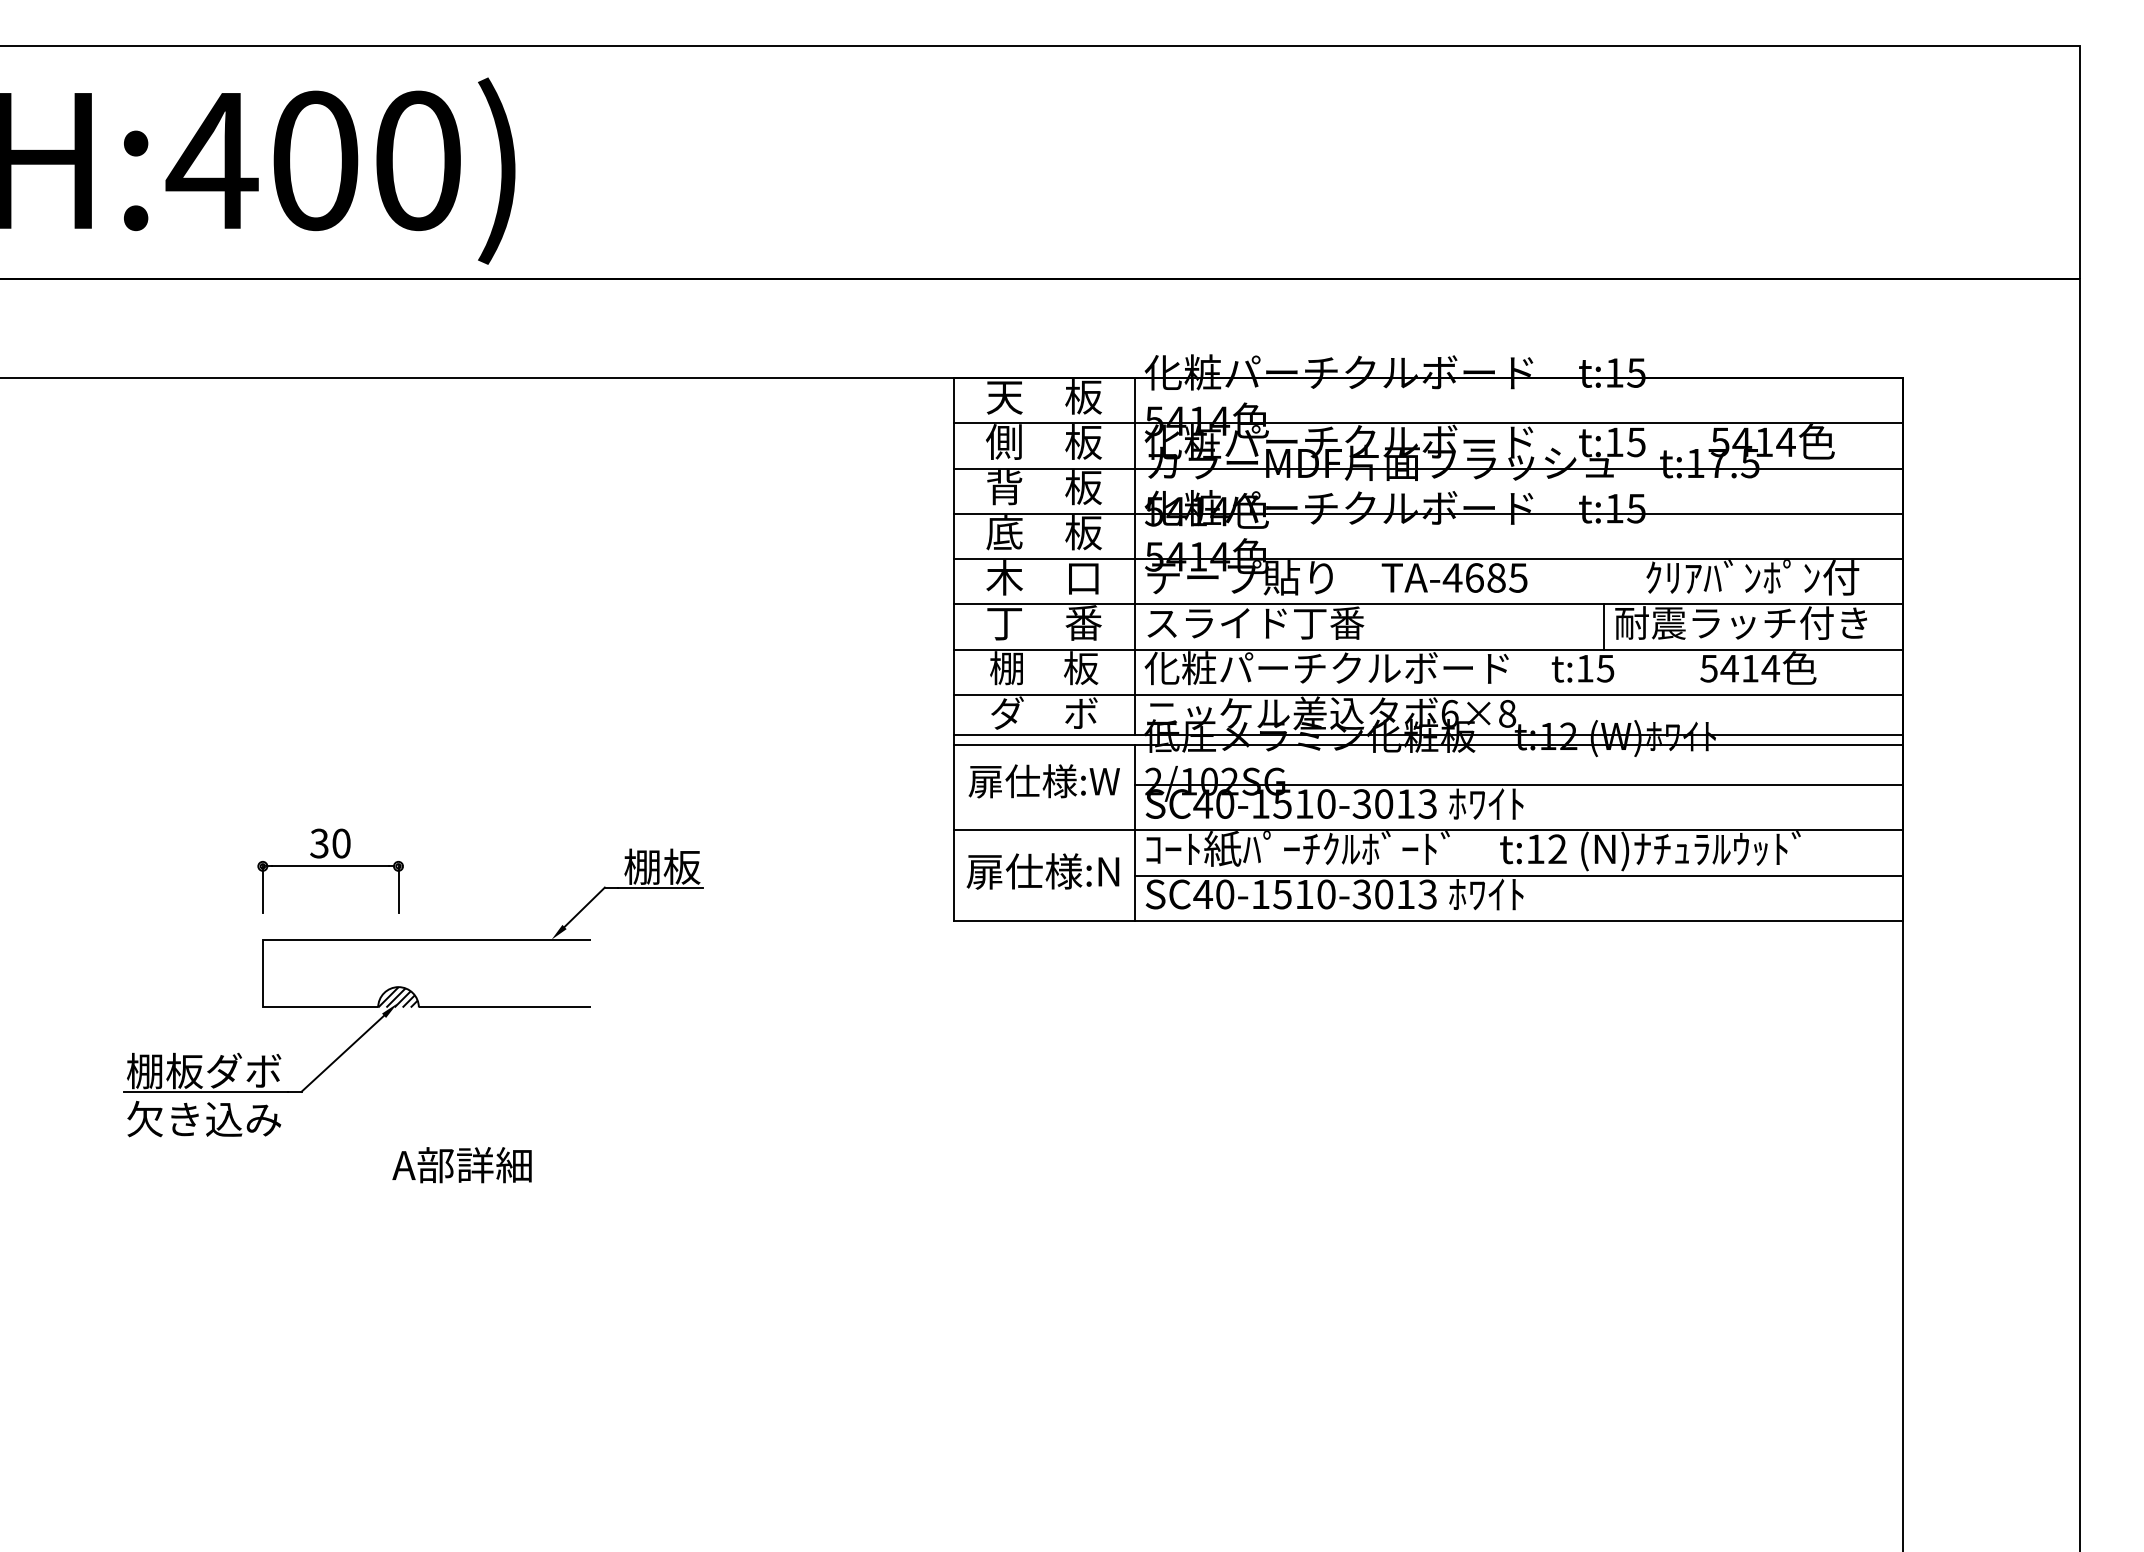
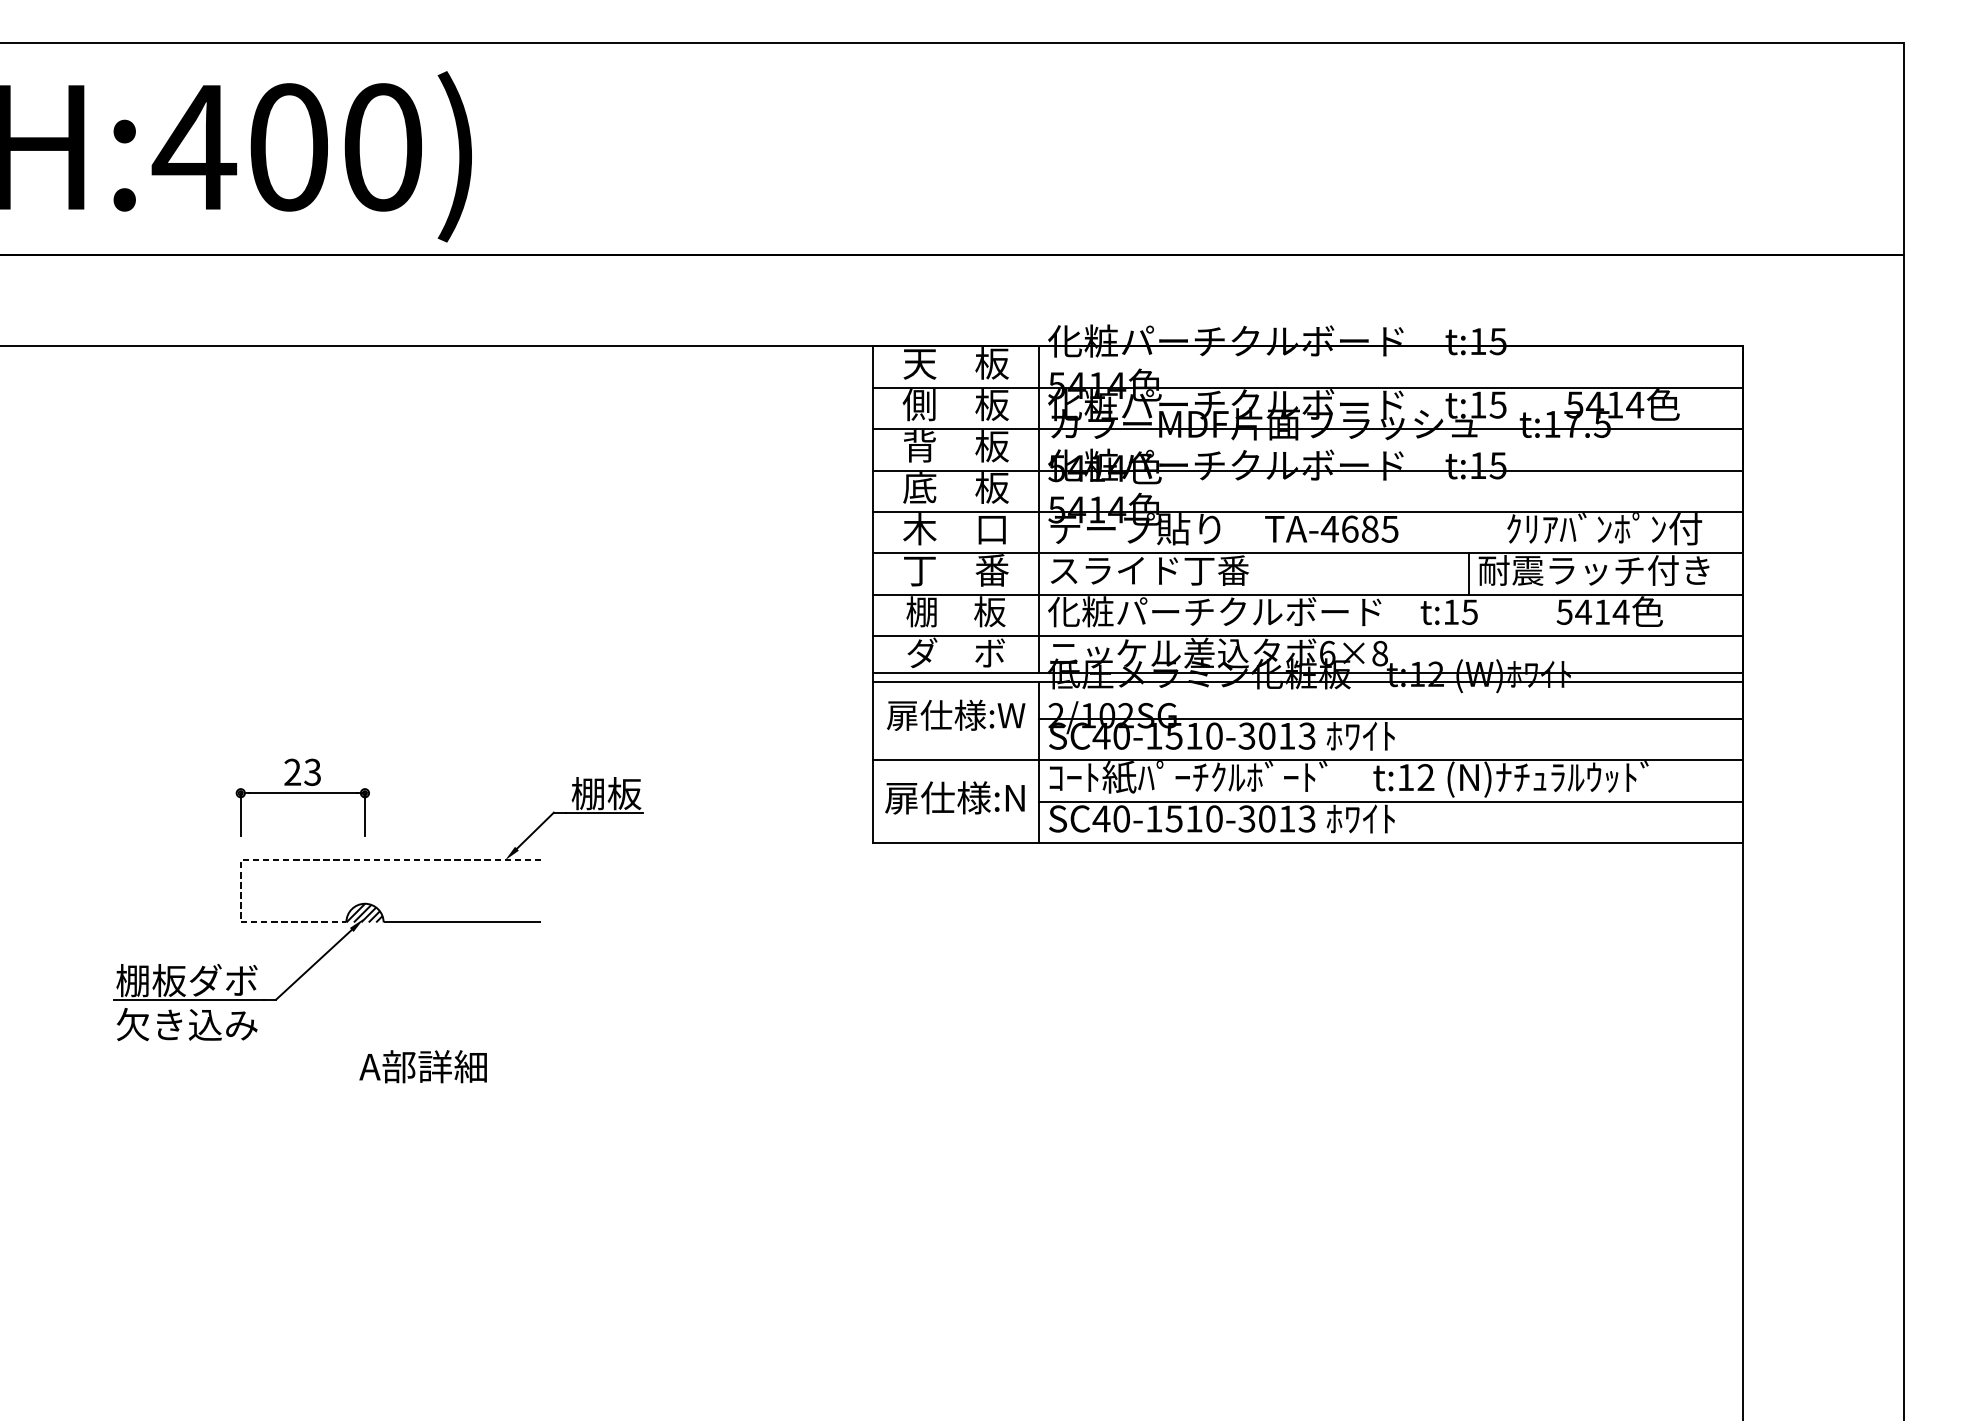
text: (330, 843) -> (302, 772), 30 -> 23
line: (333, 939) -> (305, 860), solid -> dashed

